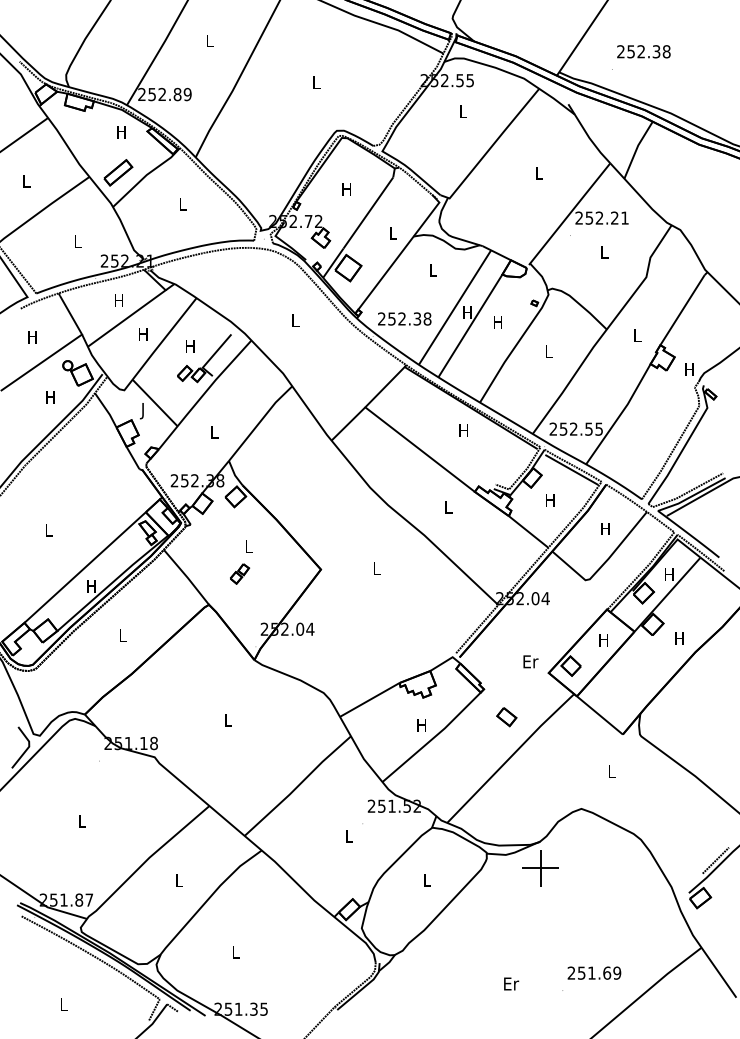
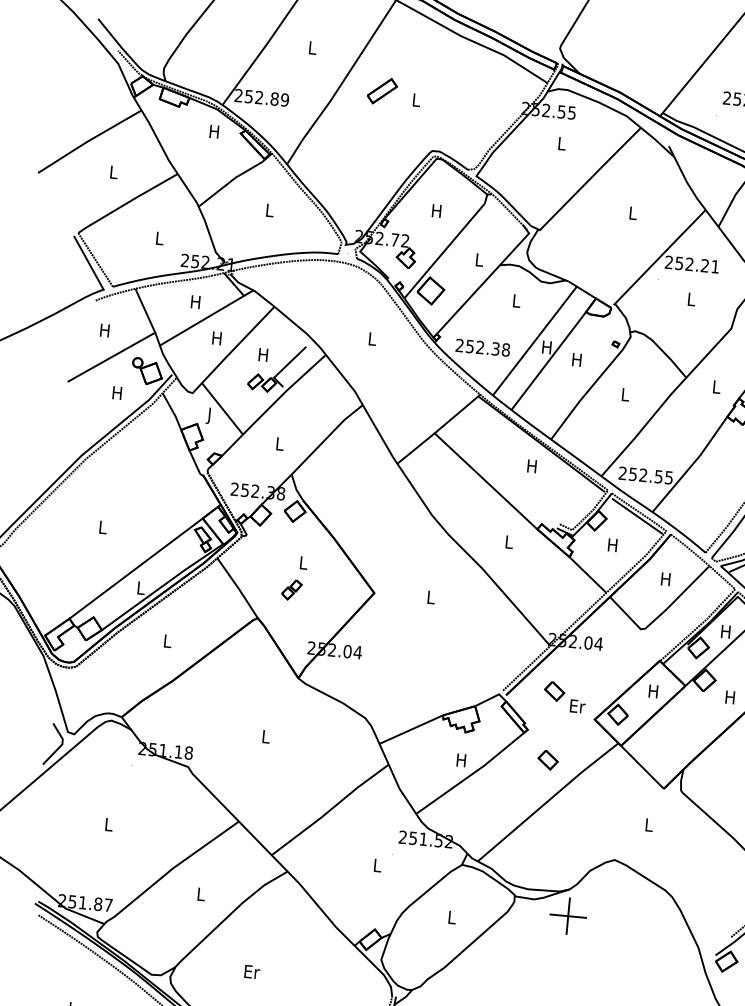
part: (118, 172) -> (382, 90), moved
text: (91, 586) -> (140, 588), H -> L
part: (506, 649) -> (554, 691), added
text: (236, 951) -> (252, 971), L -> Er

